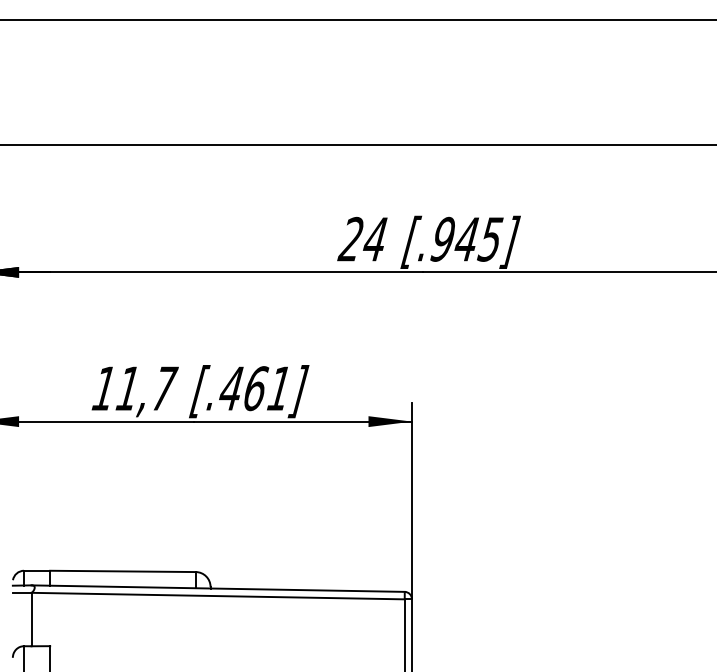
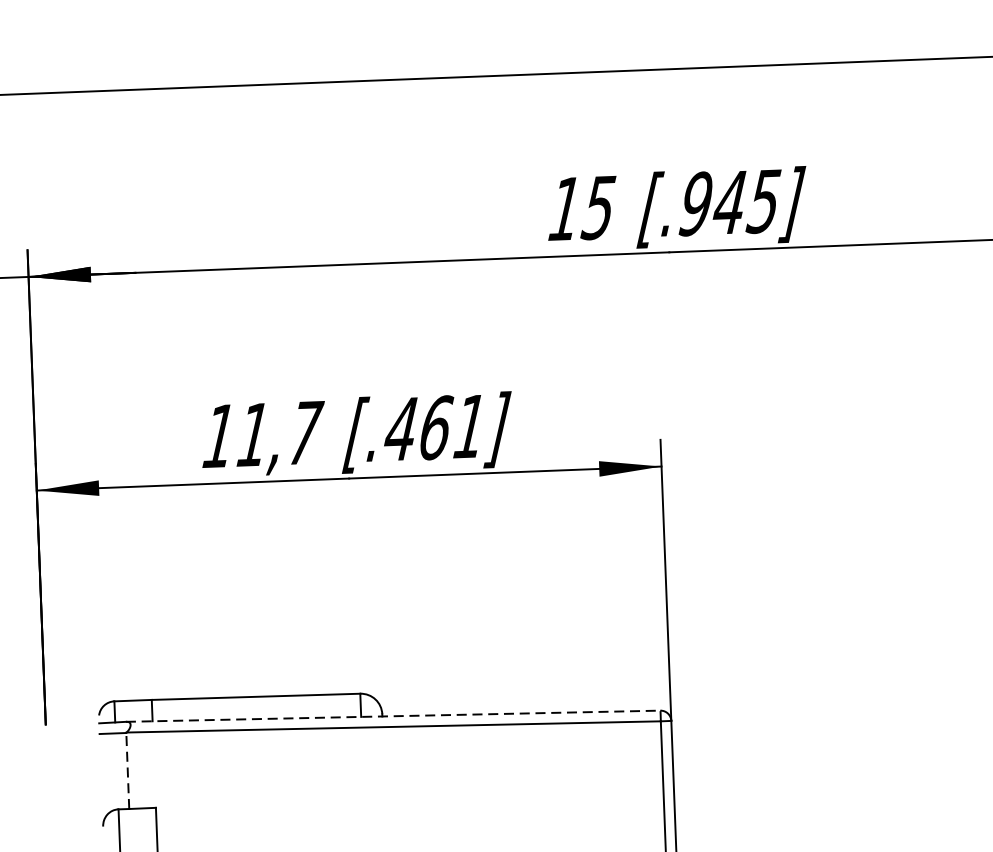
text: (362, 238) -> (580, 207), 24 -> 15
line: (218, 588) -> (393, 716), solid -> dashed
line: (31, 619) -> (127, 770), solid -> dashed

